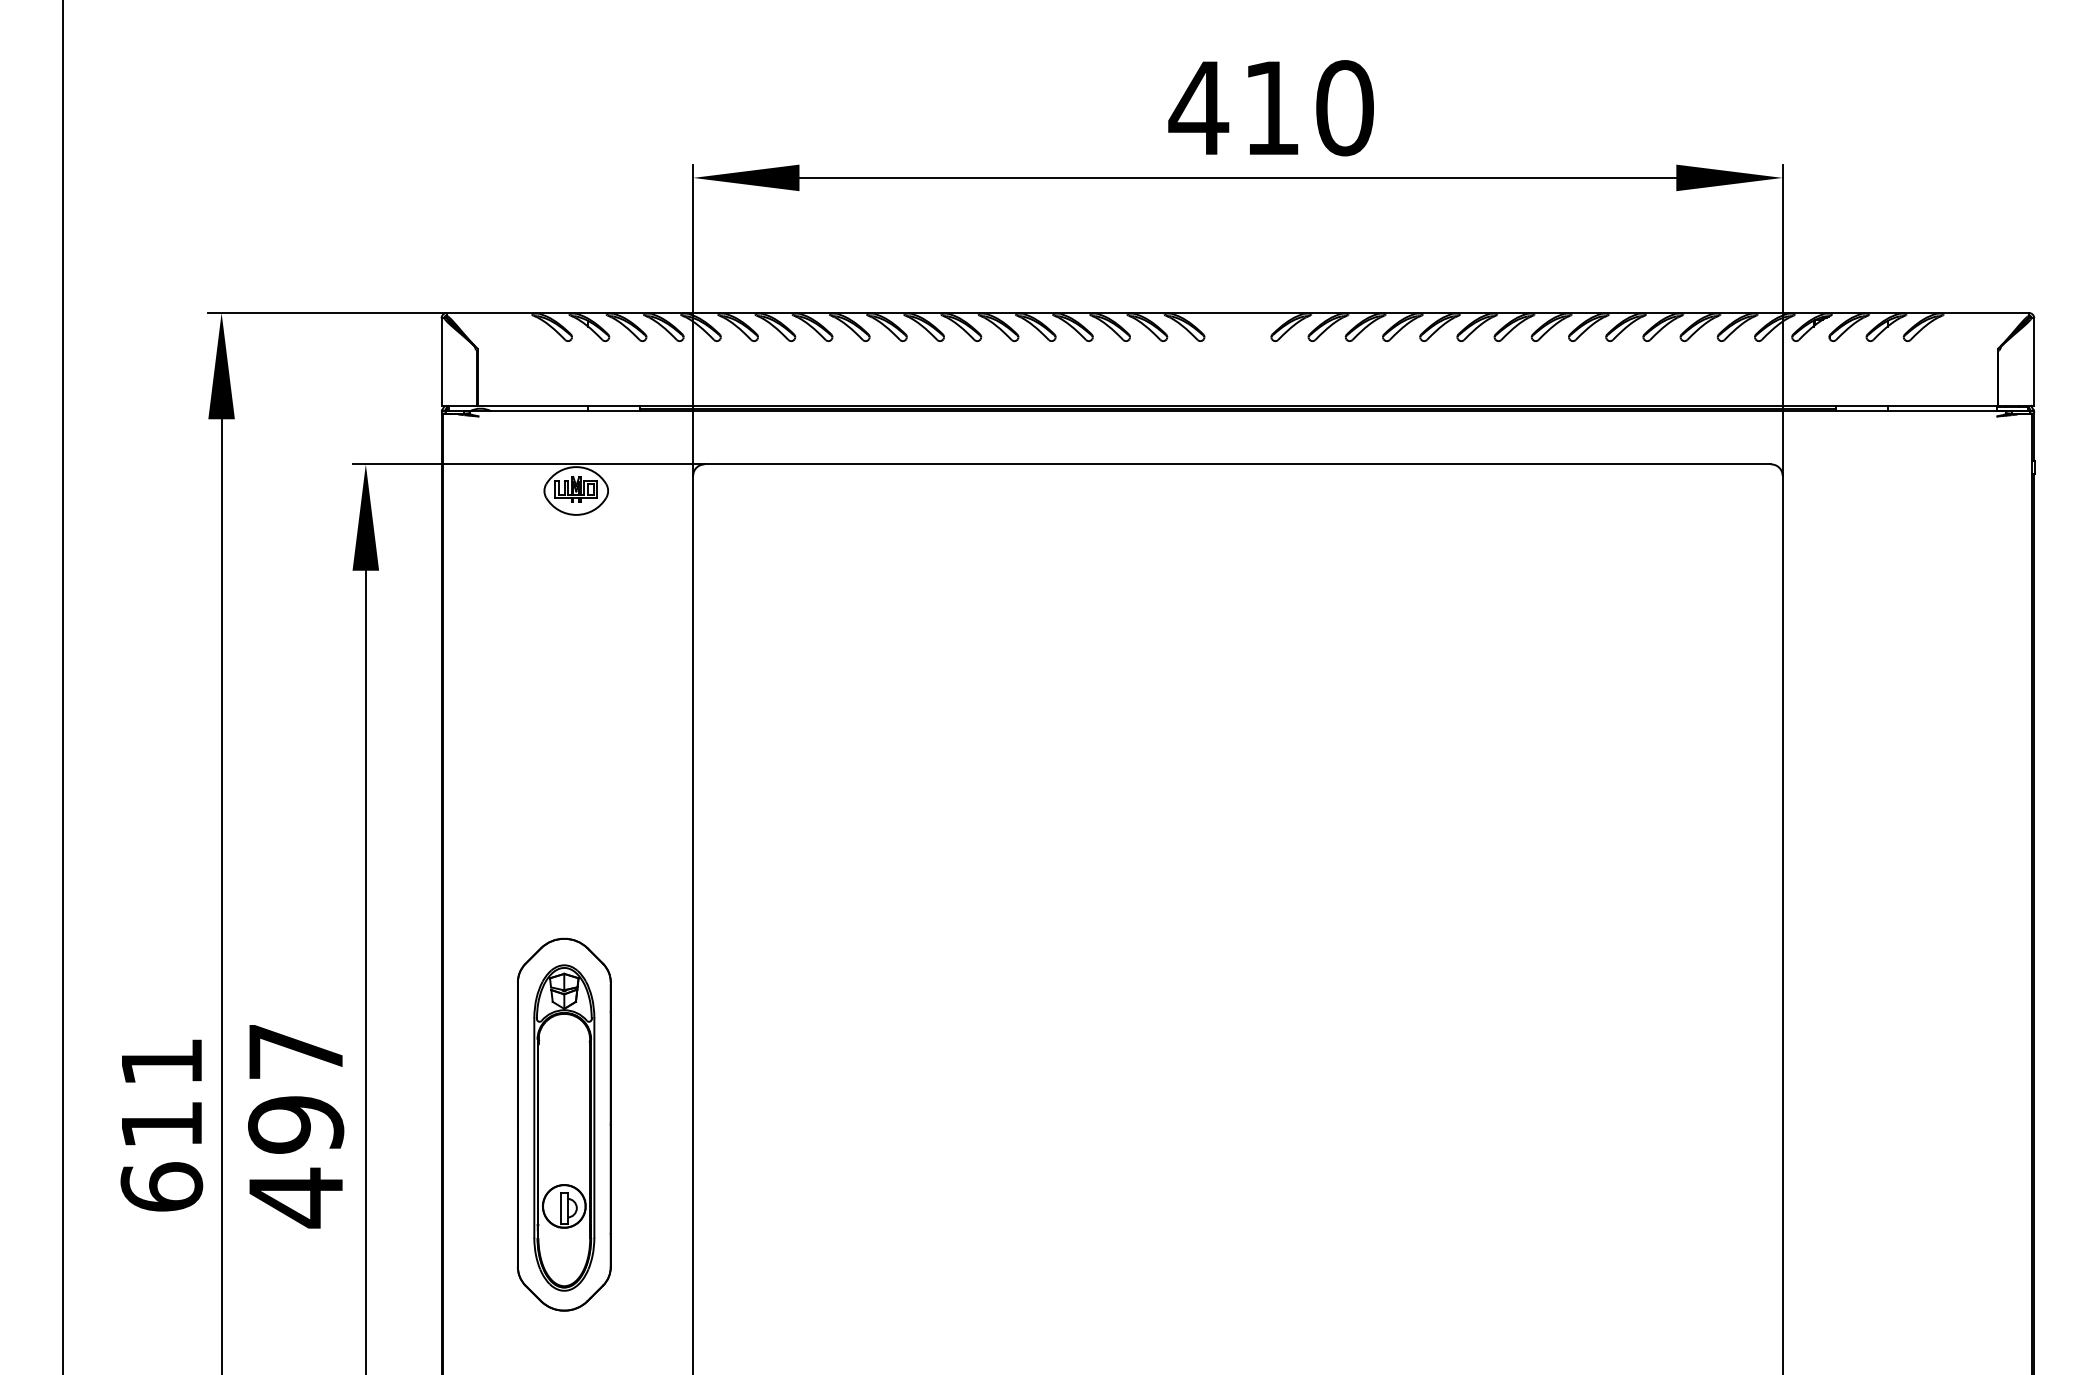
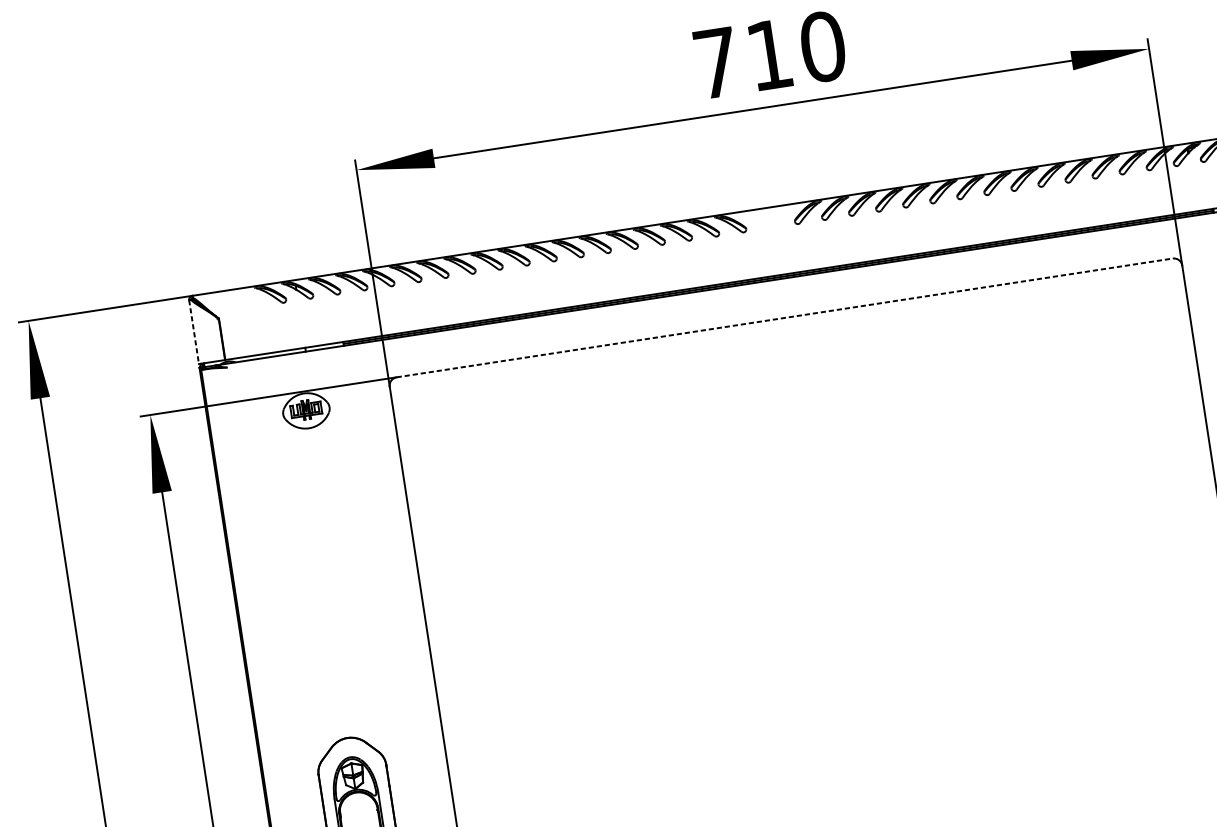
text: (1198, 107) -> (716, 62), 410 -> 710
line: (441, 362) -> (194, 332), solid -> dashed
line: (1238, 464) -> (785, 317), solid -> dashed

